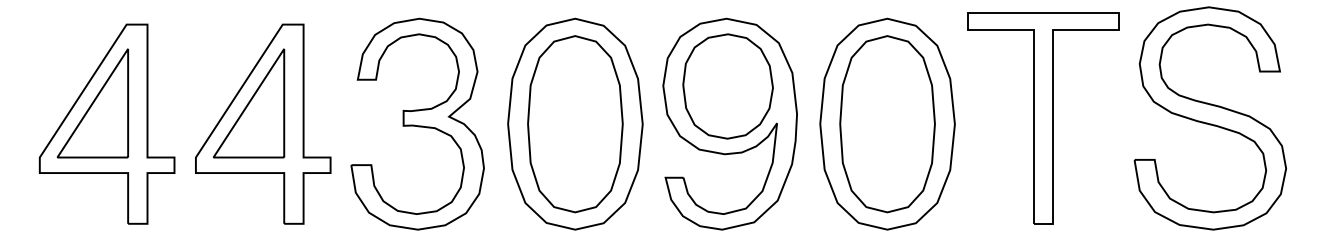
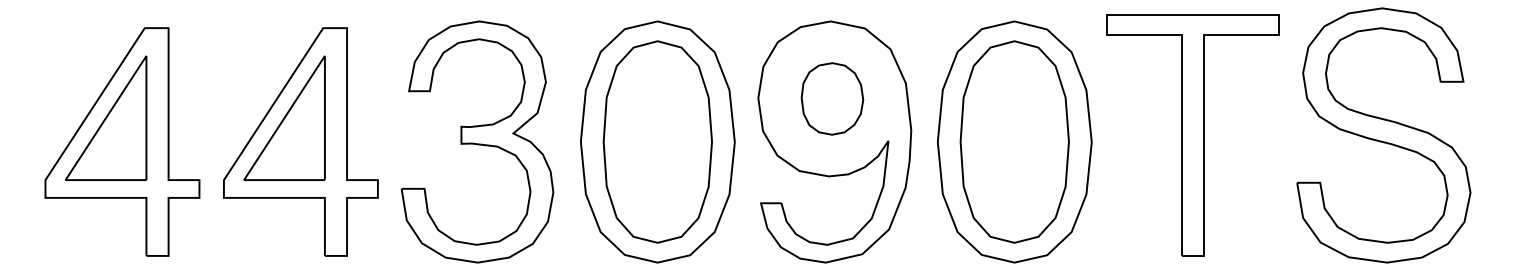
part: (728, 86) -> (832, 98), size x0.6

